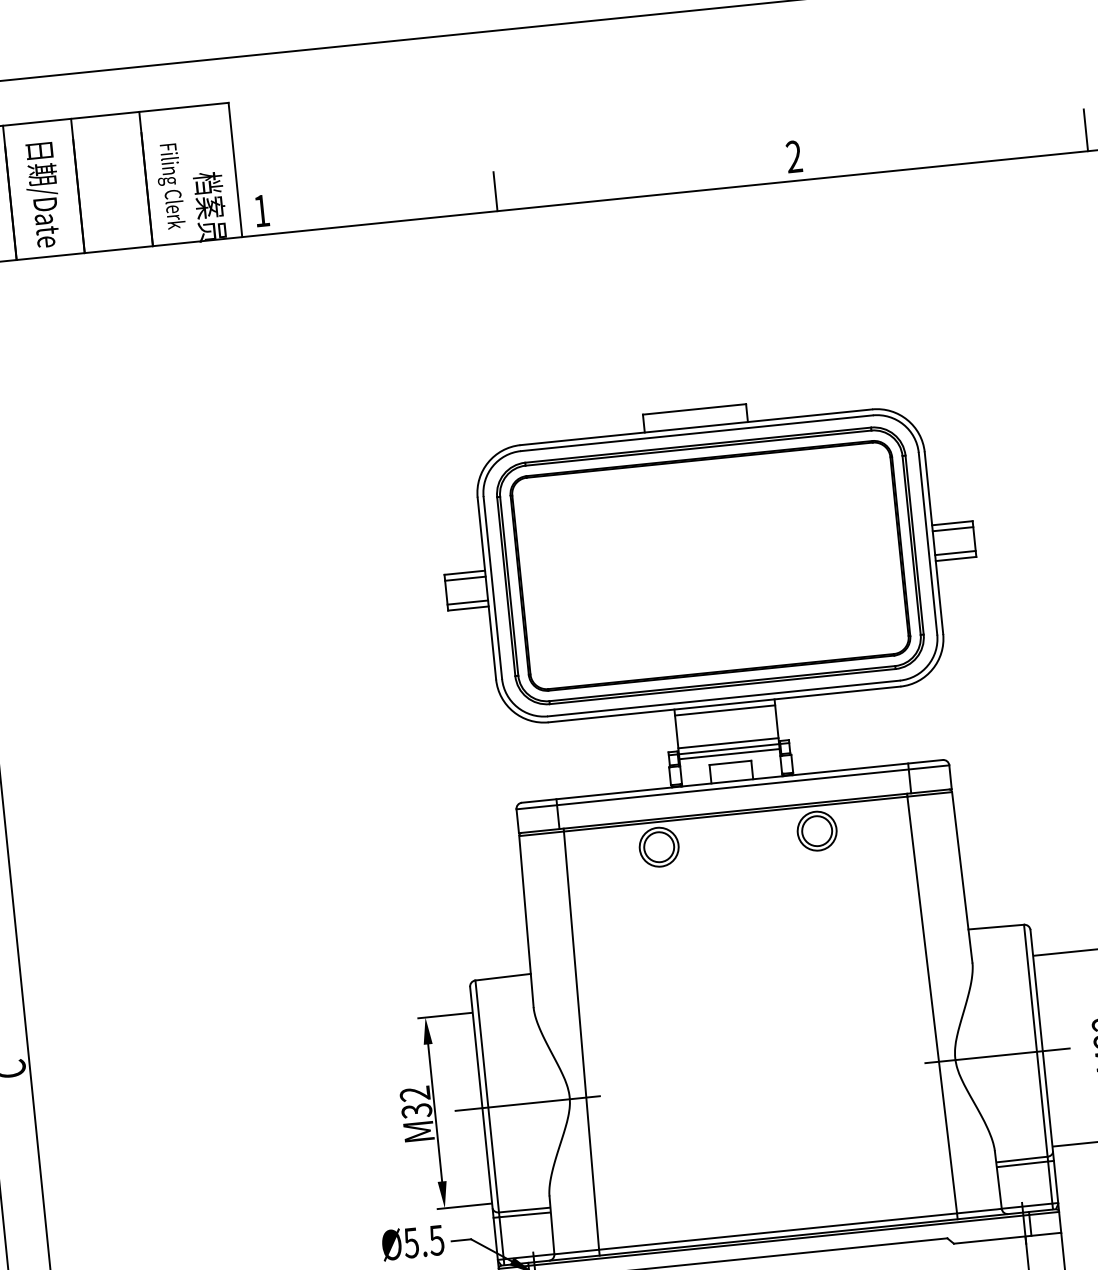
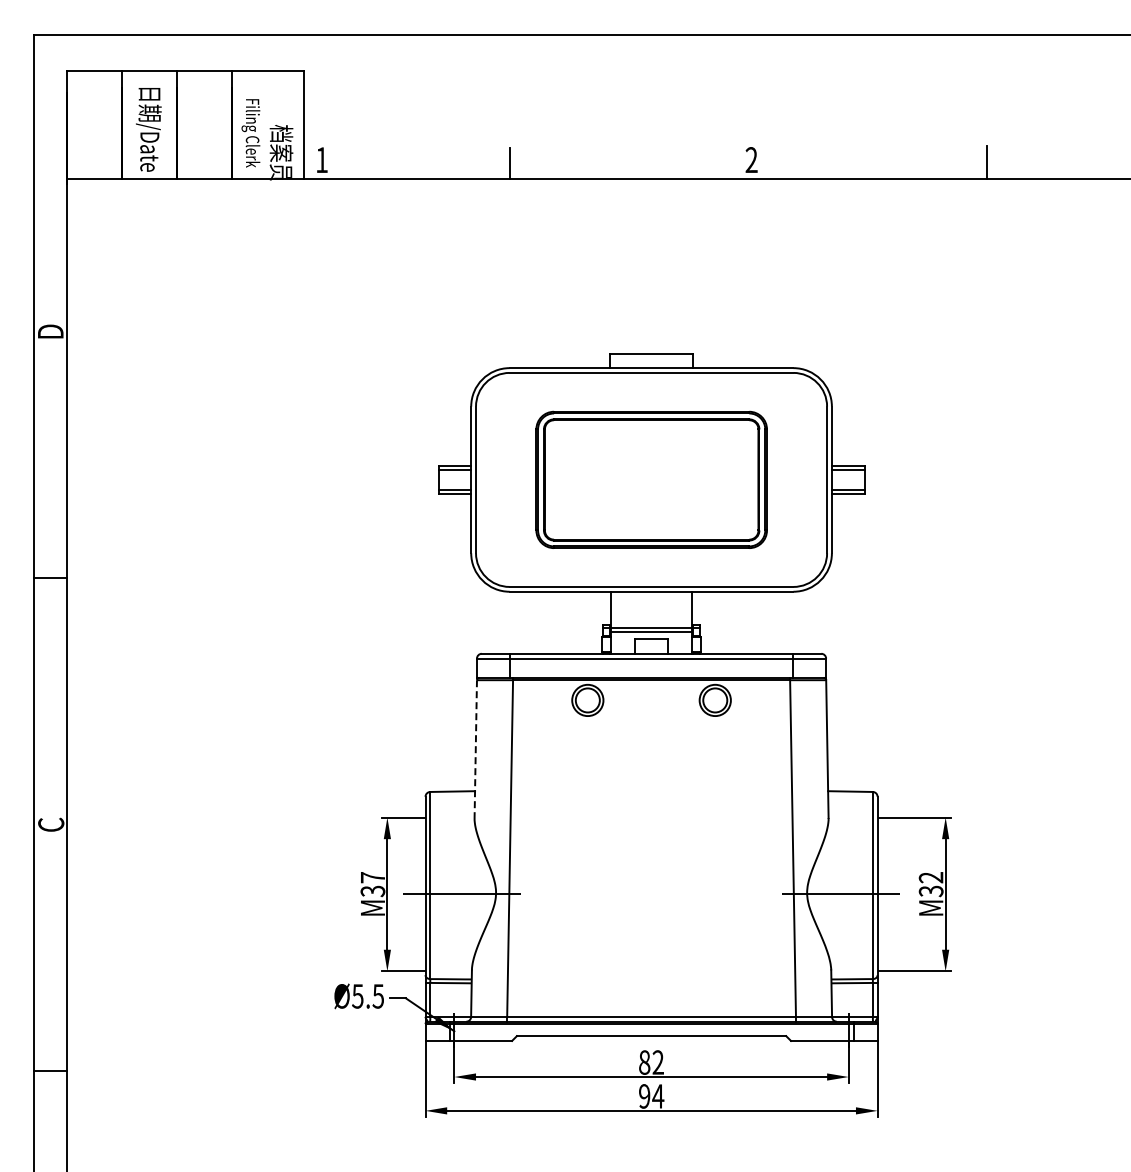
part: (710, 565) -> (651, 479), size x0.7
line: (725, 710) -> (651, 596), removed
line: (728, 743) -> (651, 623), removed
line: (526, 922) -> (475, 749), solid -> dashed
text: (414, 1093) -> (372, 877), M32 -> M37

